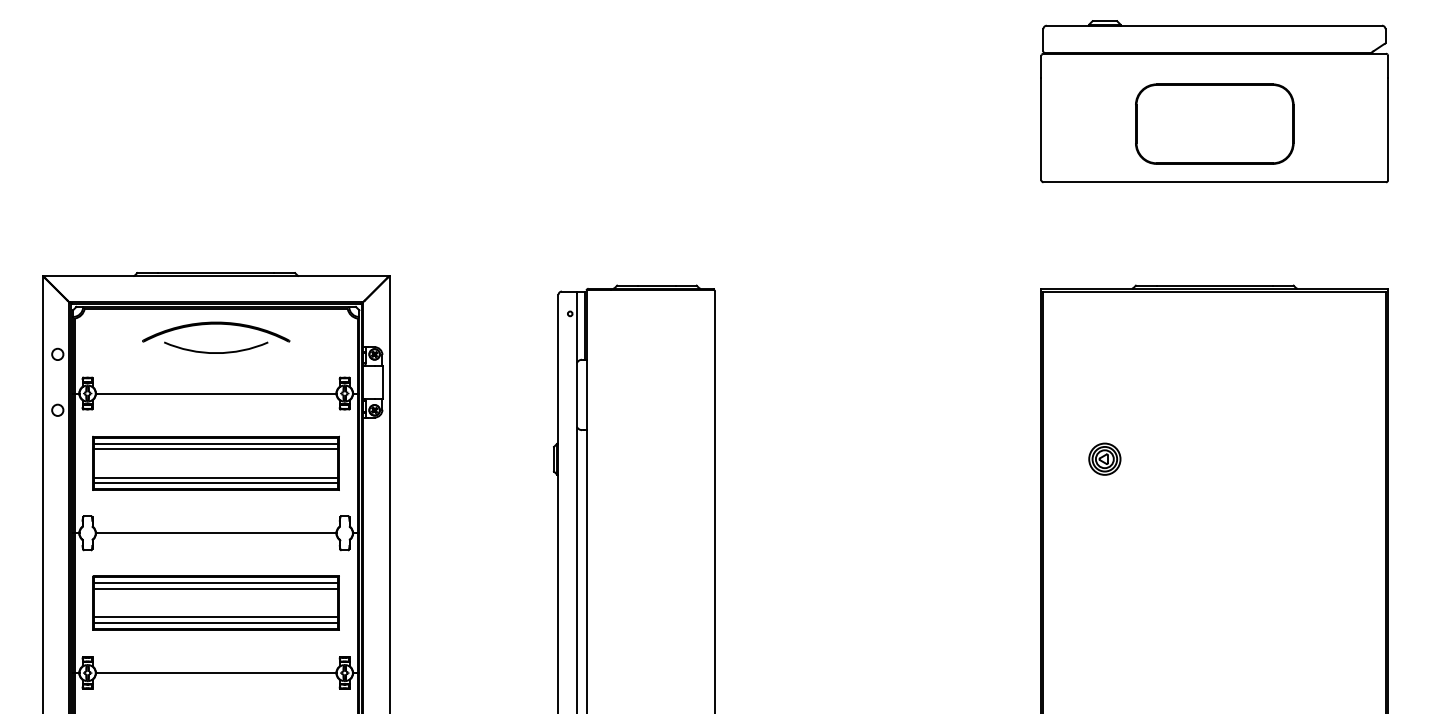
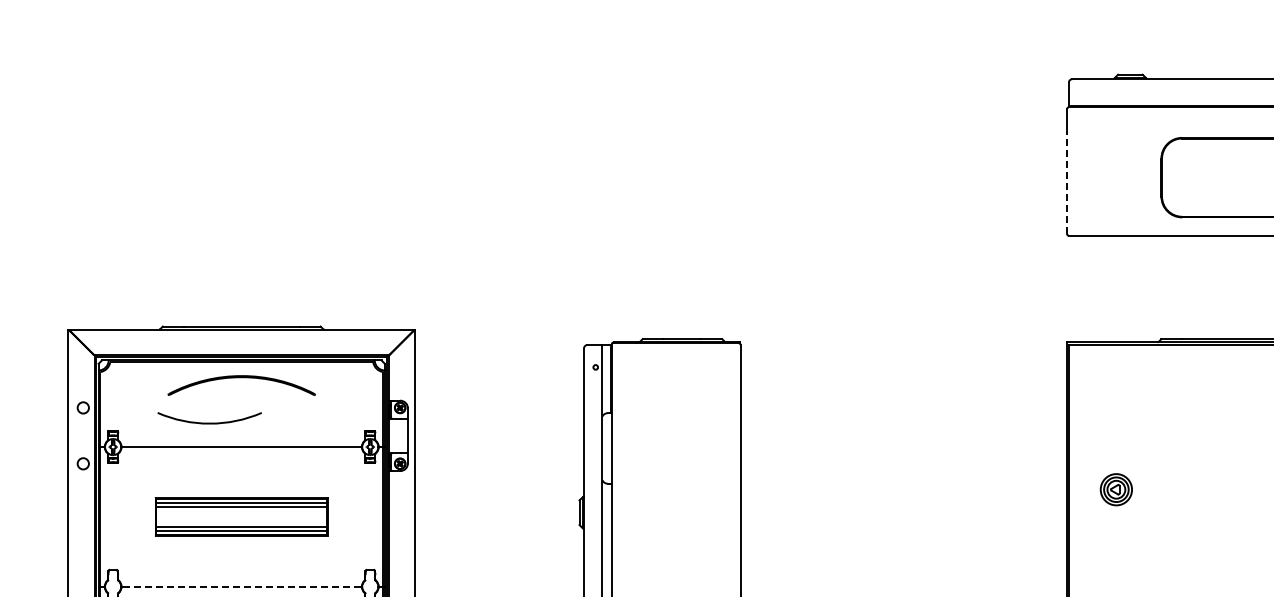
line: (1041, 128) -> (1067, 182), solid -> dashed
arc: (216, 352) -> (210, 423), moved
part: (1104, 458) -> (1116, 489), moved
part: (215, 462) -> (241, 516), size x0.7
line: (216, 533) -> (242, 587), solid -> dashed

